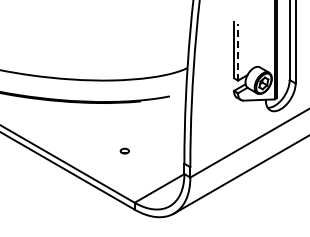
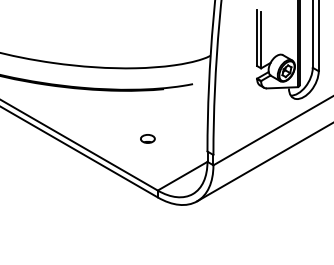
line: (238, 51) -> (261, 39), dashed -> solid
part: (124, 150) -> (147, 138), size x1.67

